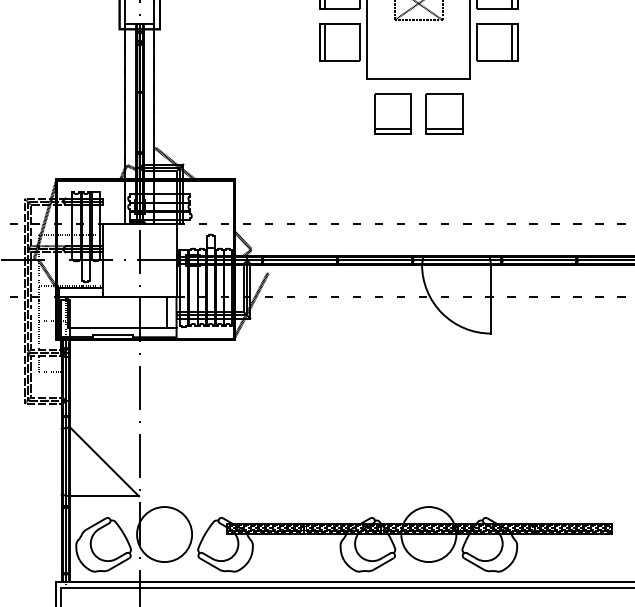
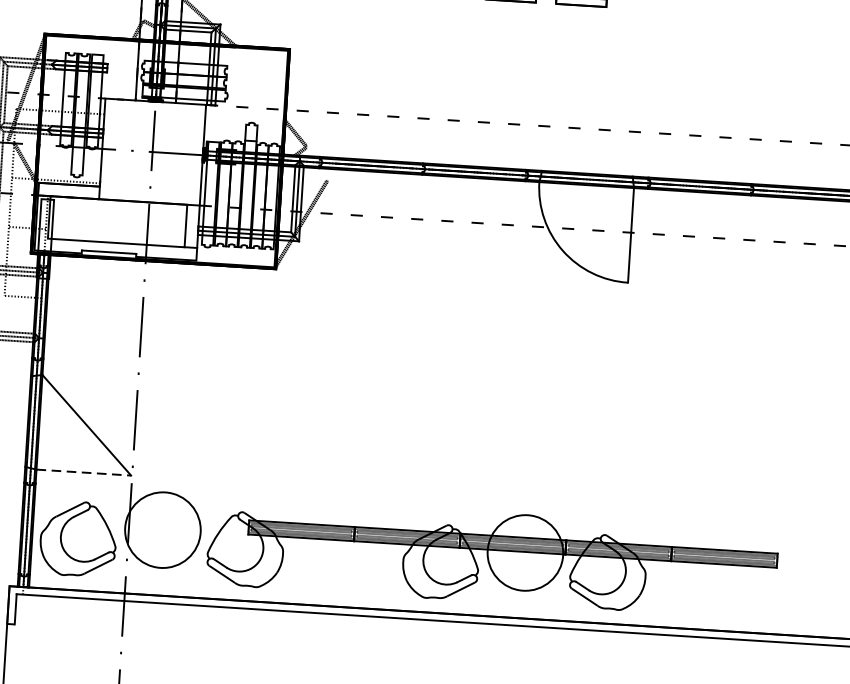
line: (105, 496) -> (85, 472), solid -> dashed

